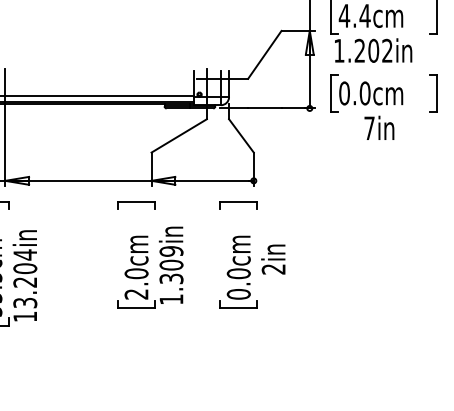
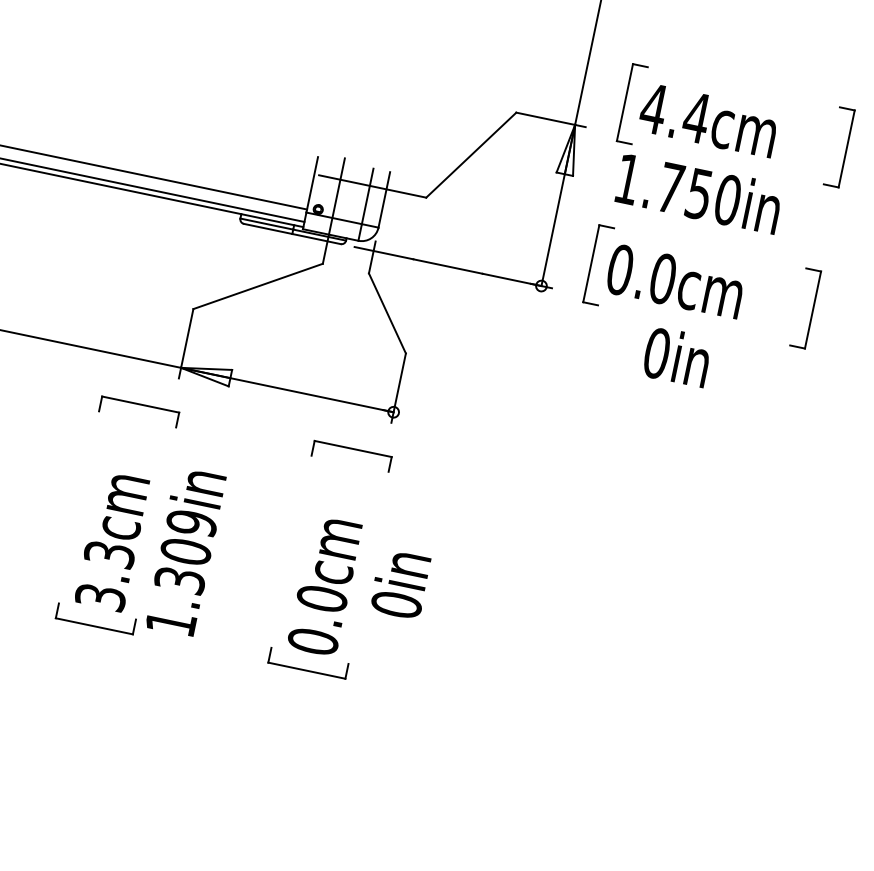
text: (373, 50) -> (699, 193), 1.202in -> 1.750in
text: (369, 128) -> (656, 353), 7in -> 0in
text: (273, 269) -> (396, 605), 2in -> 0in
text: (136, 283) -> (105, 574), 2.0cm -> 3.3cm

